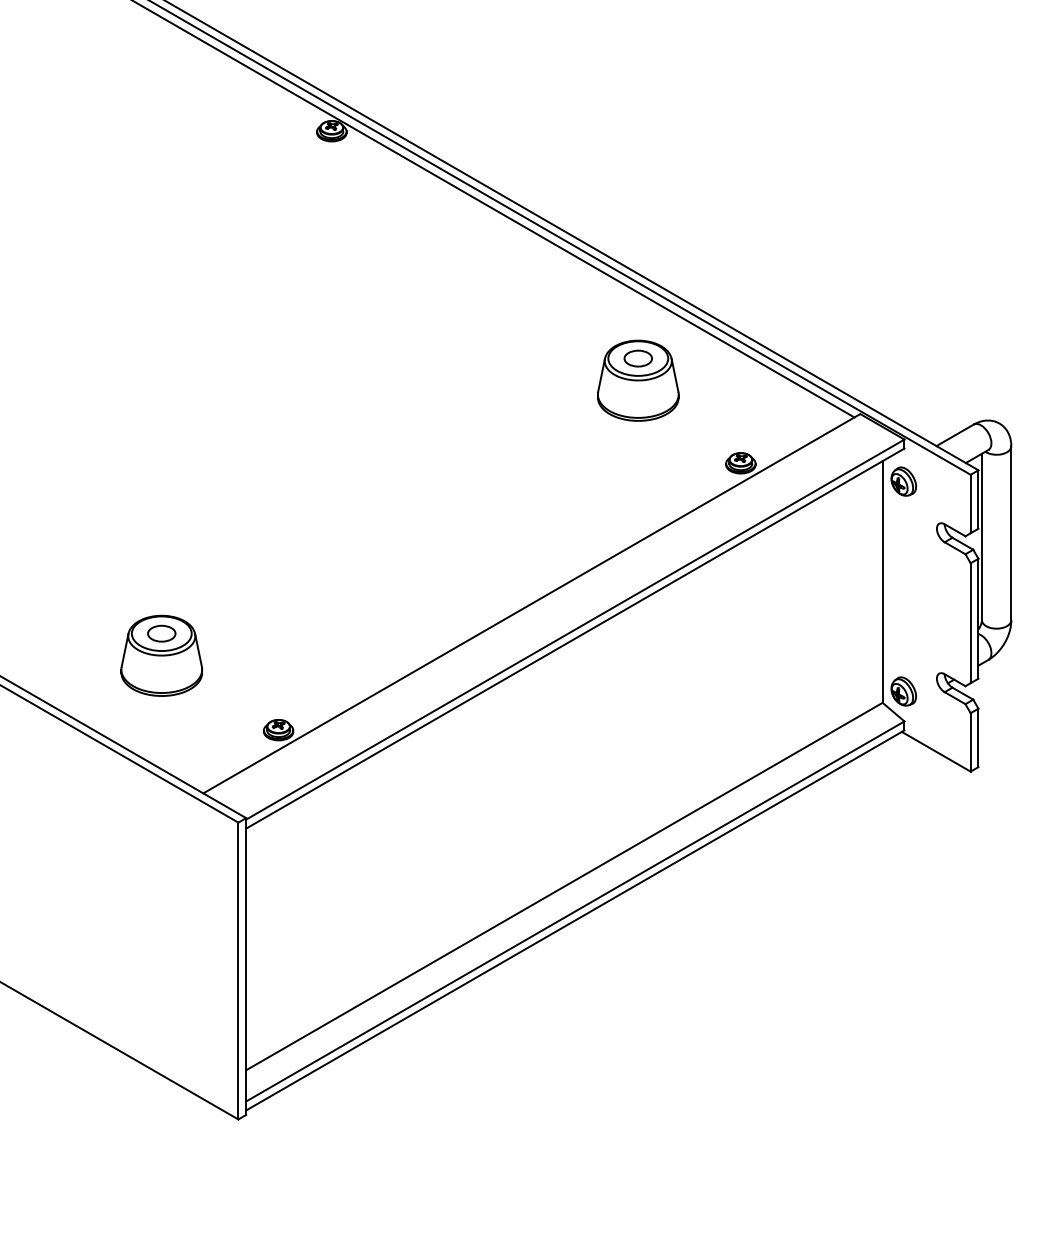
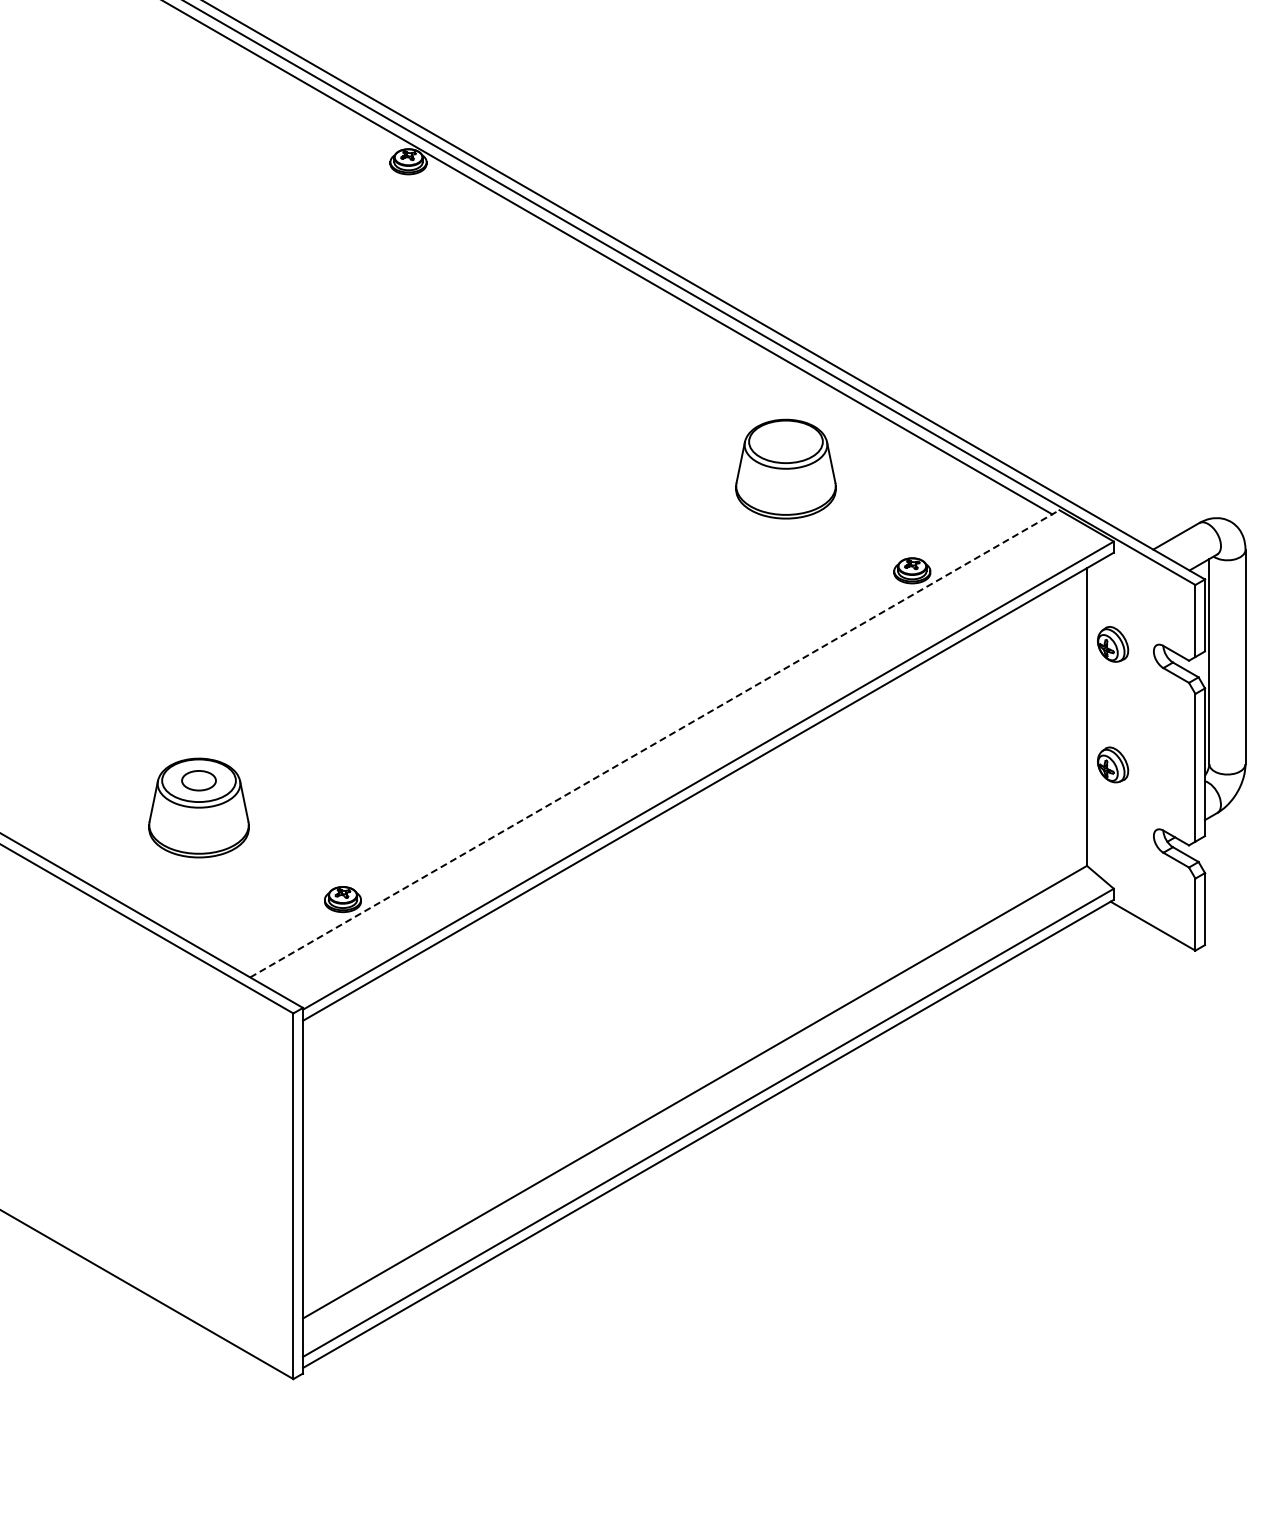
part: (637, 358) -> (785, 441), removed
part: (904, 481) -> (1113, 644), moved
line: (532, 603) -> (655, 743), solid -> dashed
part: (904, 691) -> (1113, 764), moved

